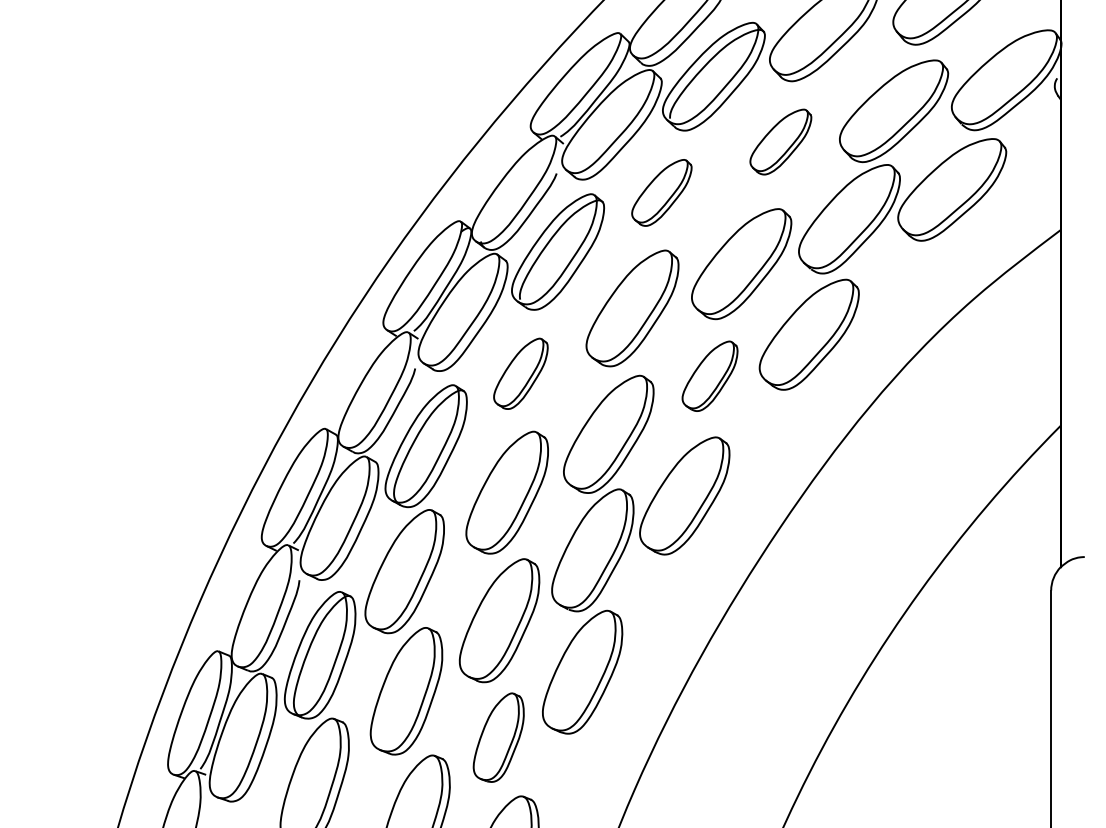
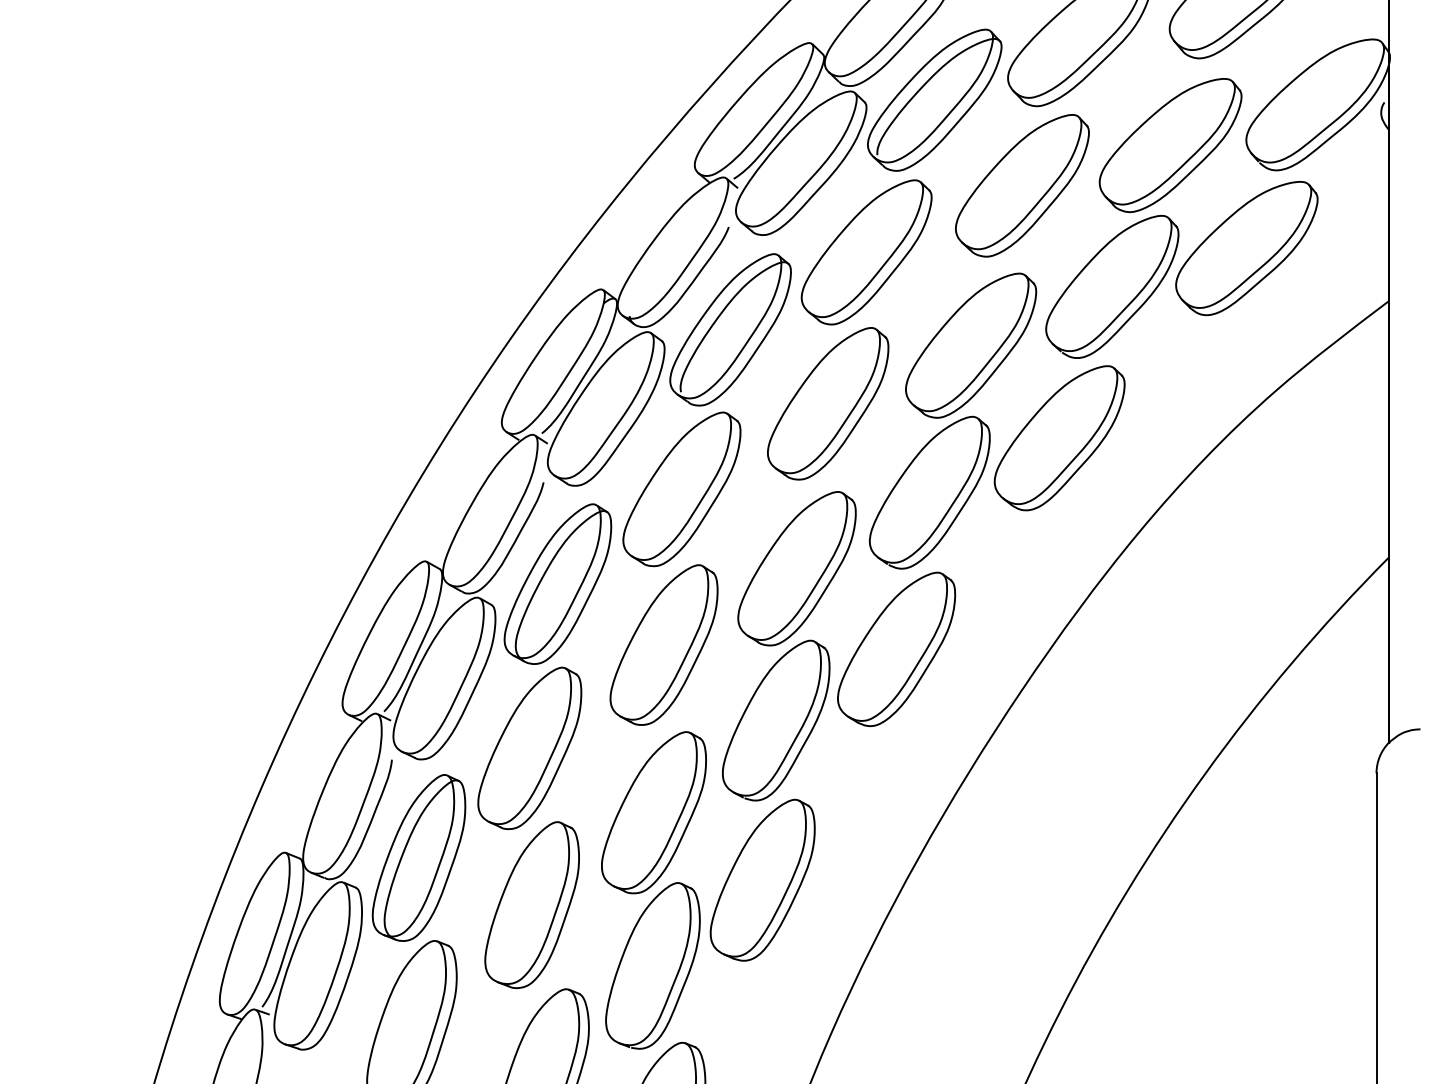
part: (780, 141) -> (1022, 185), size x1.67
part: (661, 192) -> (866, 252), size x1.67
part: (520, 373) -> (681, 489), size x1.67
part: (709, 376) -> (929, 492), size x1.67
part: (498, 737) -> (652, 965), size x1.43

